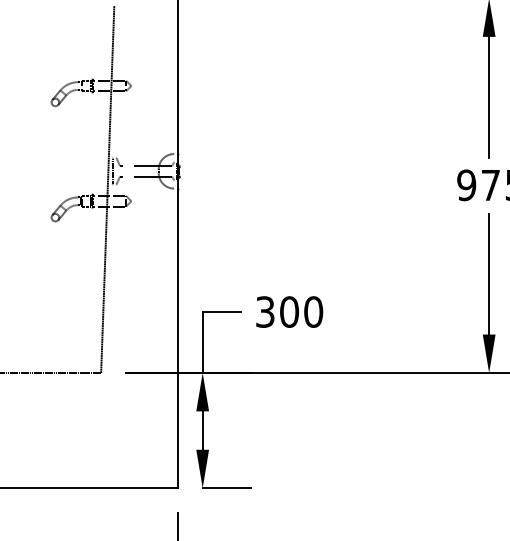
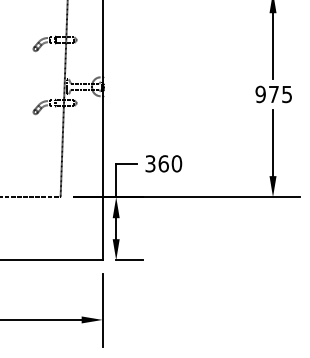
text: (289, 311) -> (163, 163), 300 -> 360

